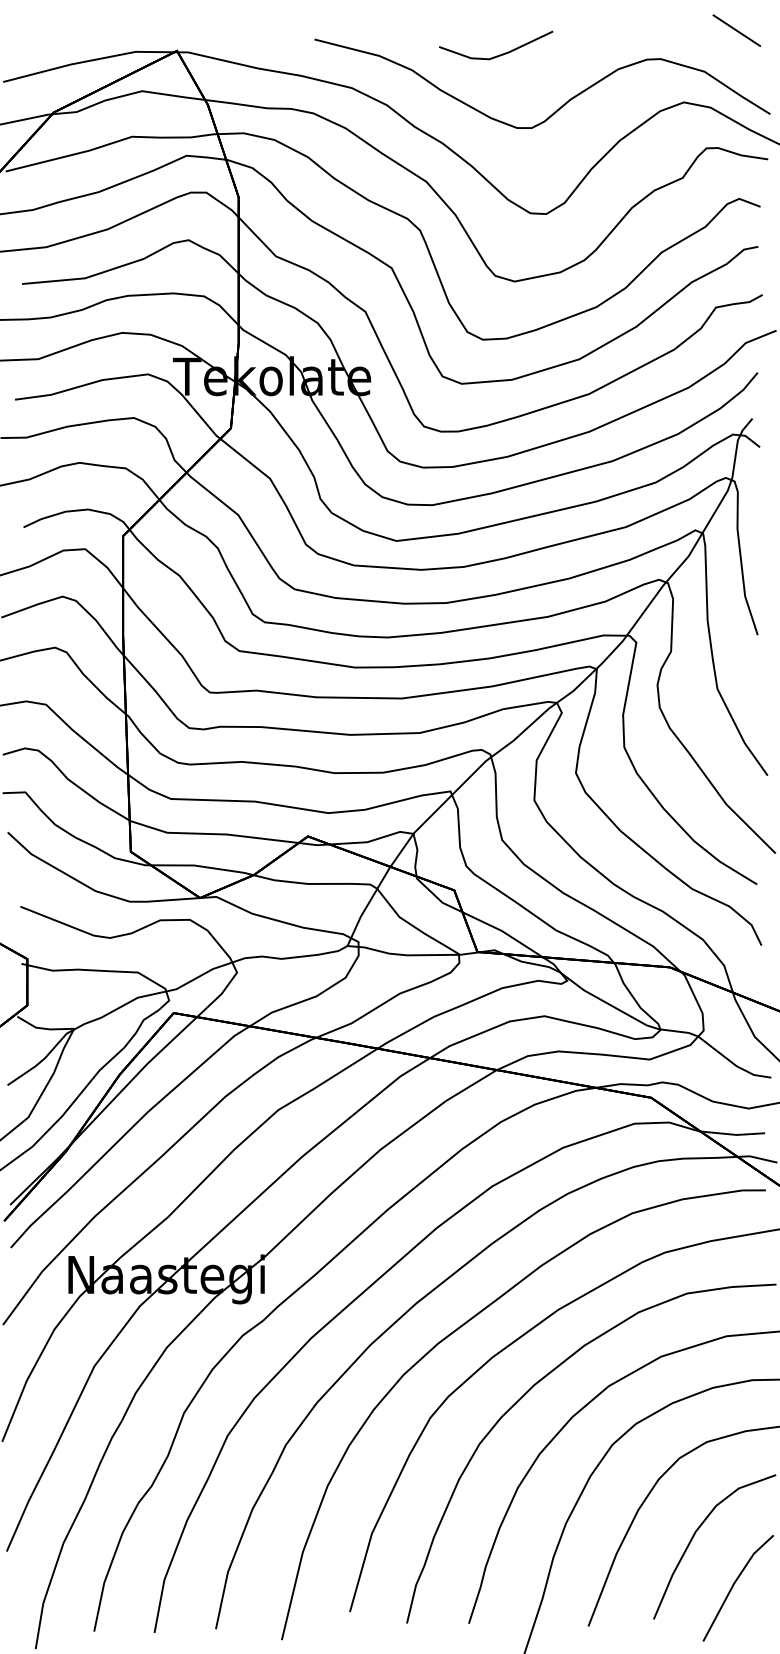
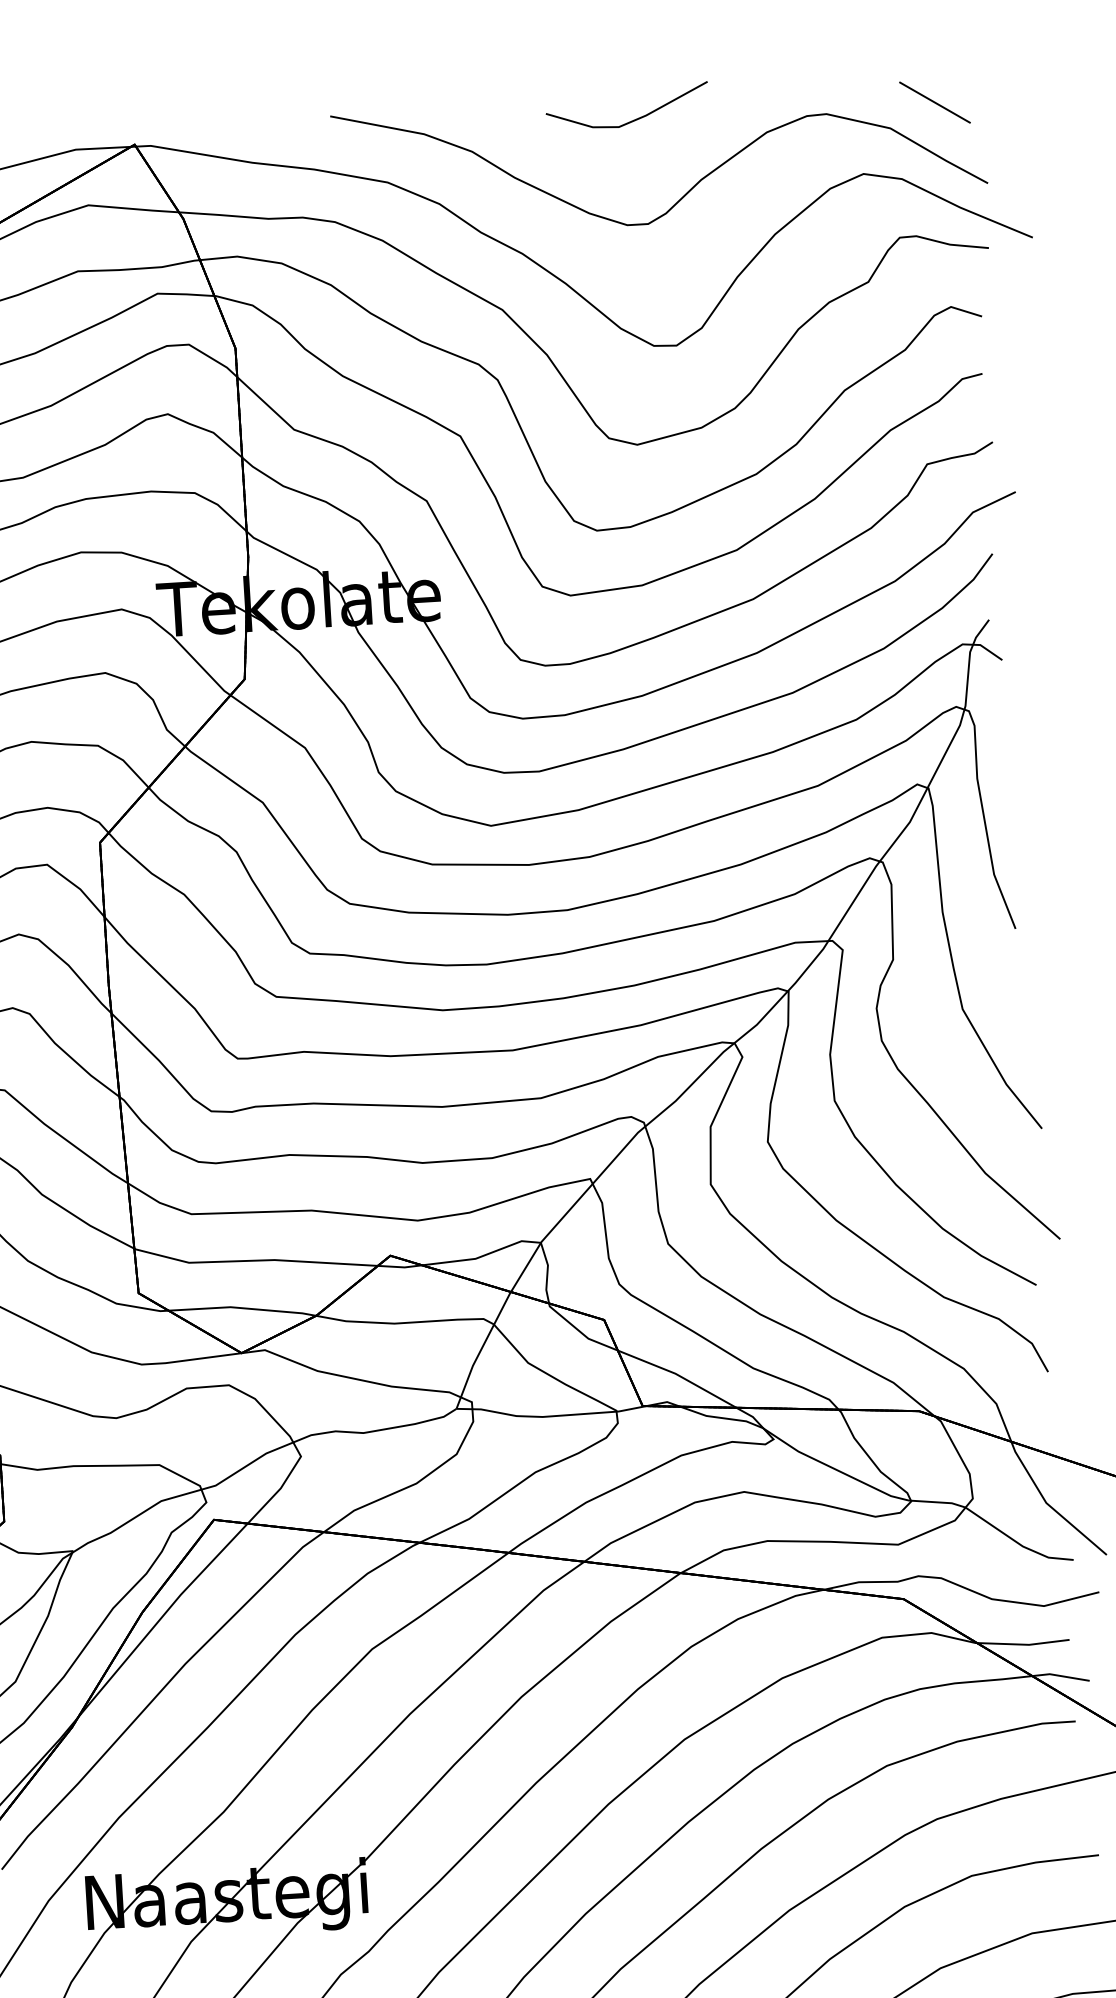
line: (736, 30) -> (934, 102), moved
line: (499, 54) -> (632, 119), moved

